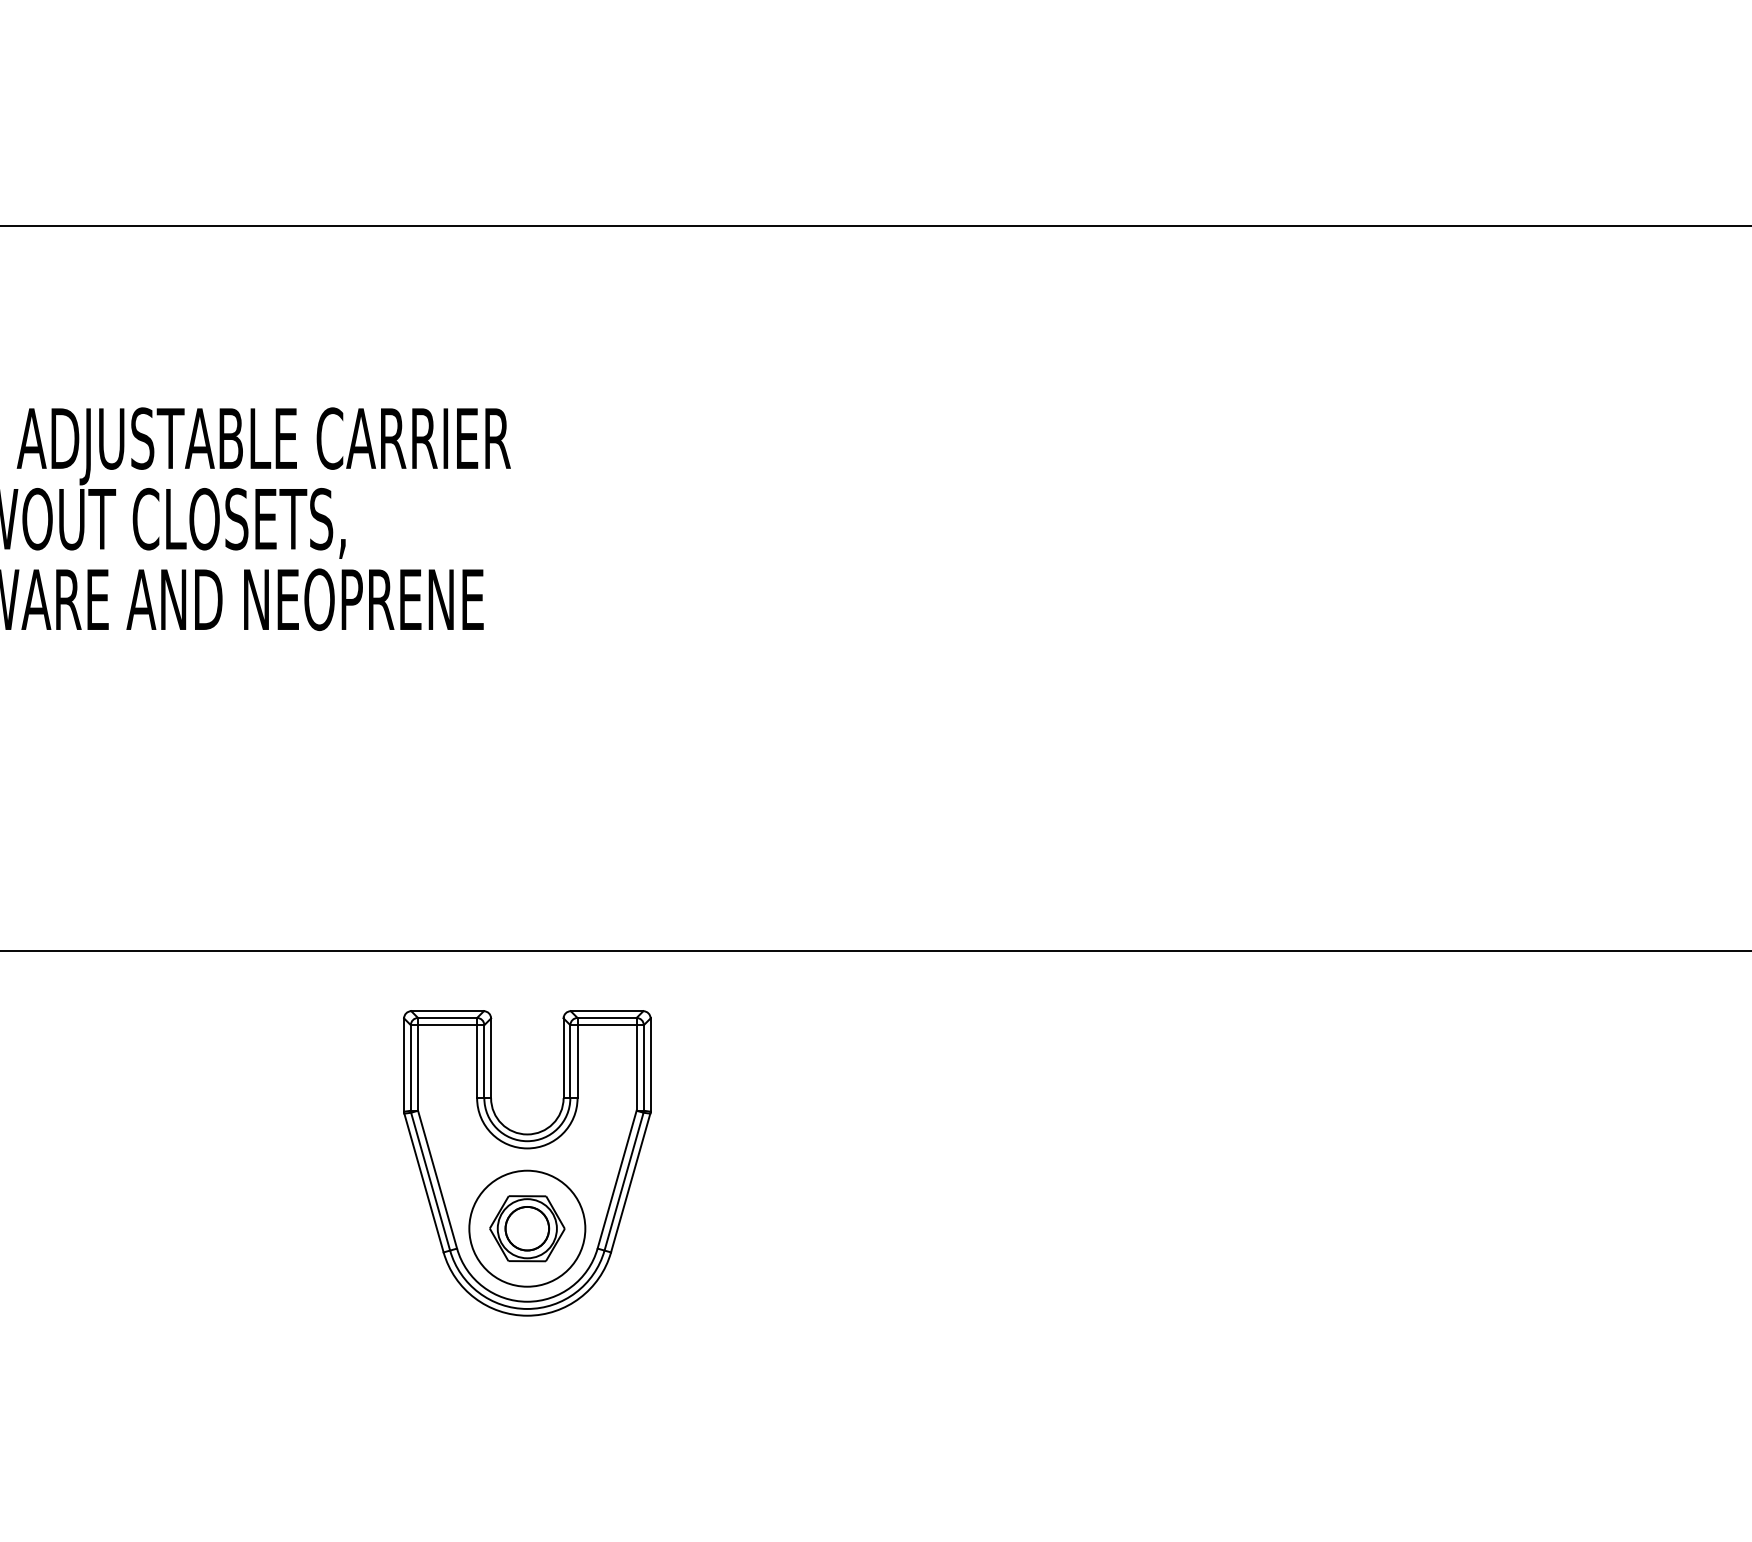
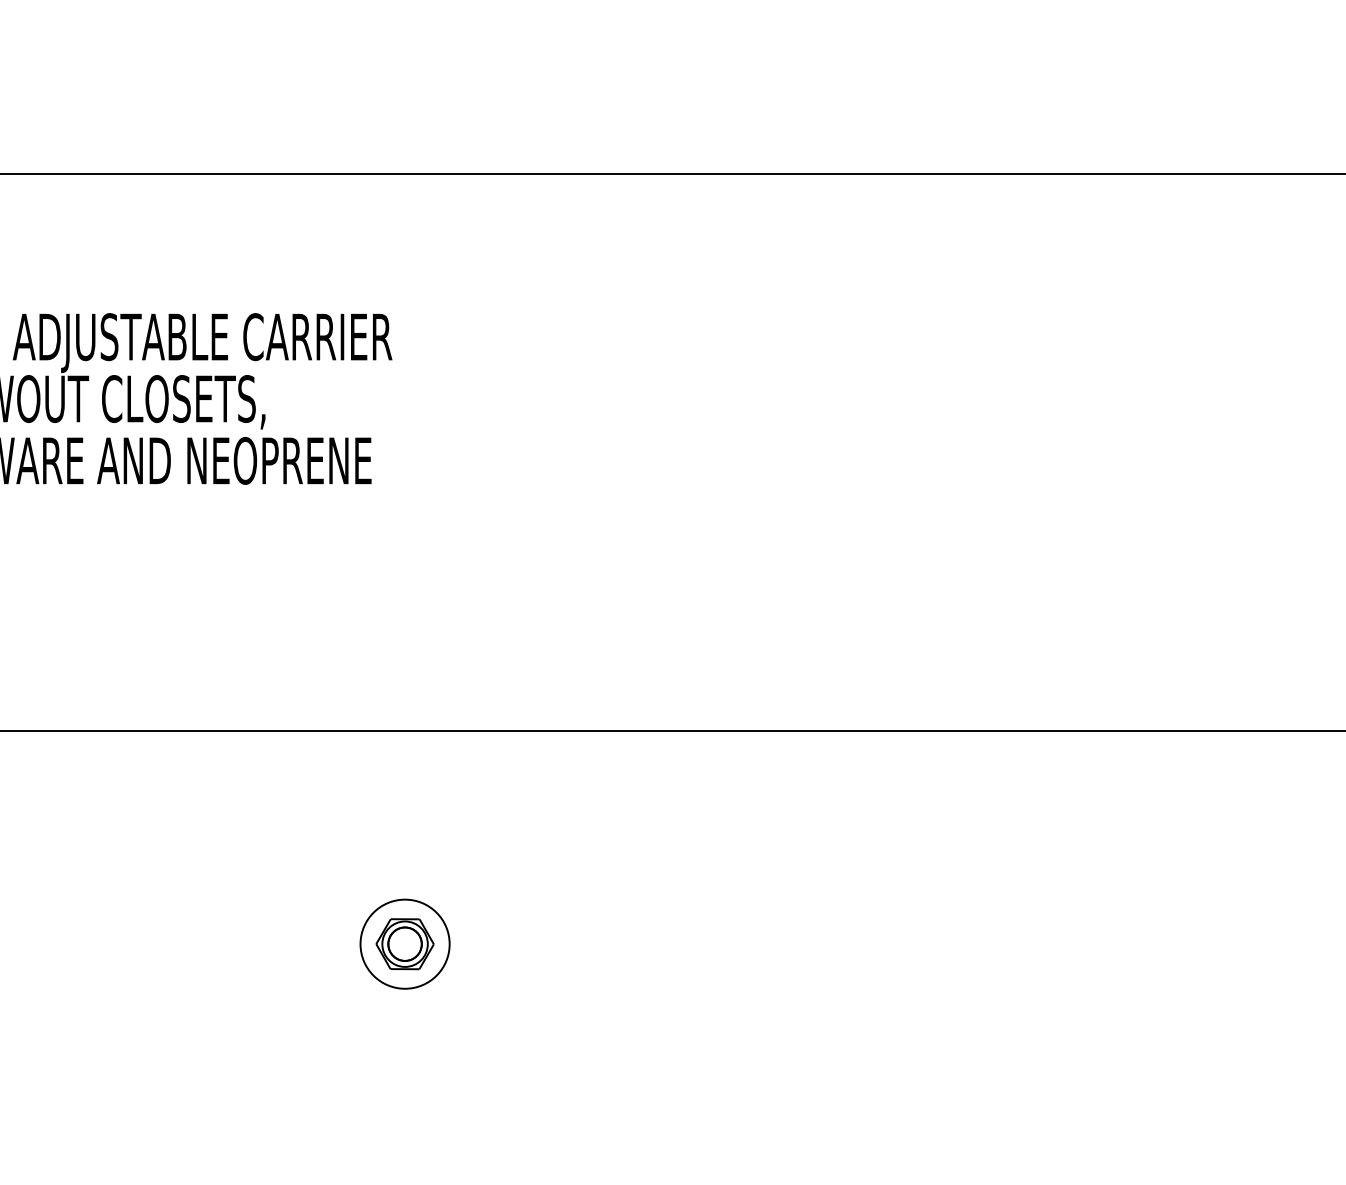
part: (527, 1163) -> (405, 894), removed

